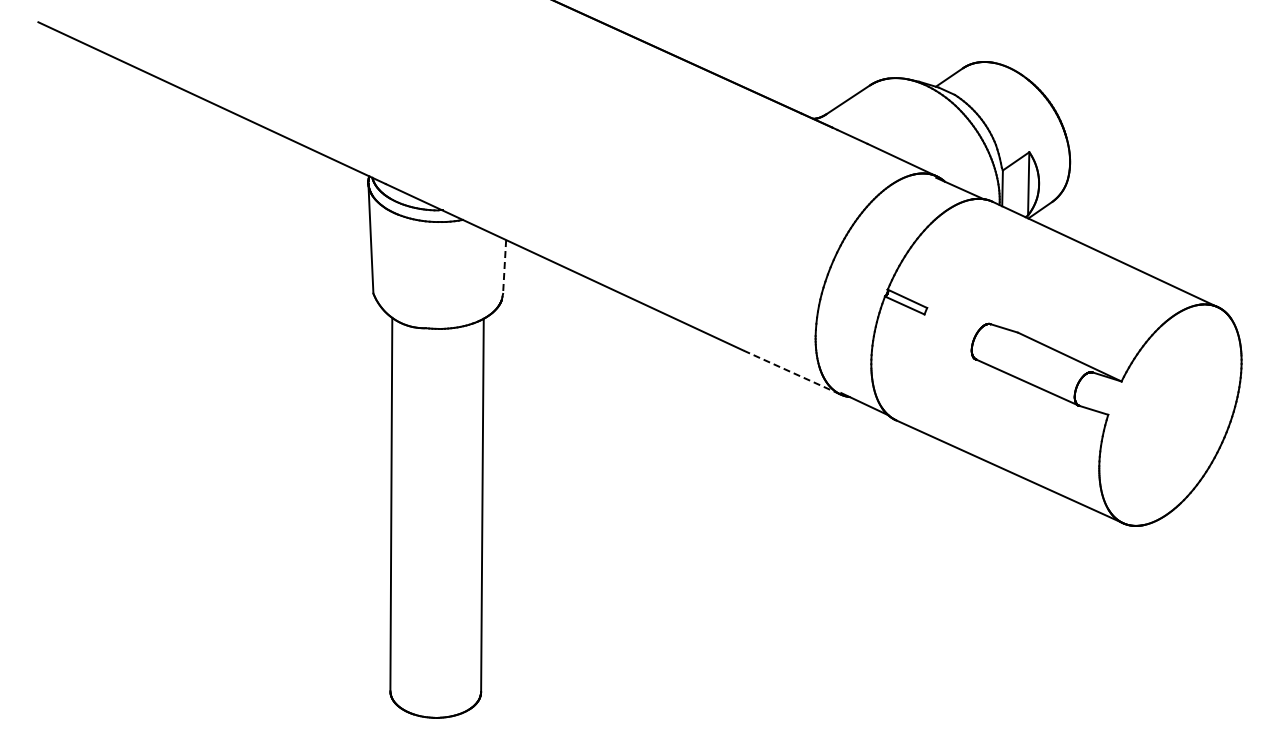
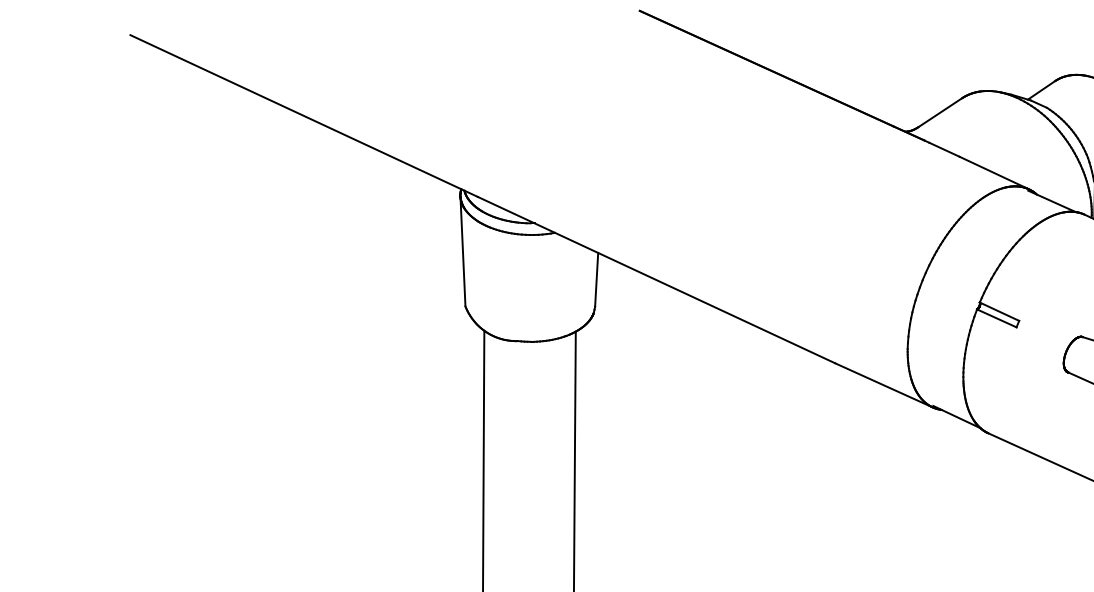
line: (504, 266) -> (596, 279), dashed -> solid
line: (791, 372) -> (883, 385), dashed -> solid

